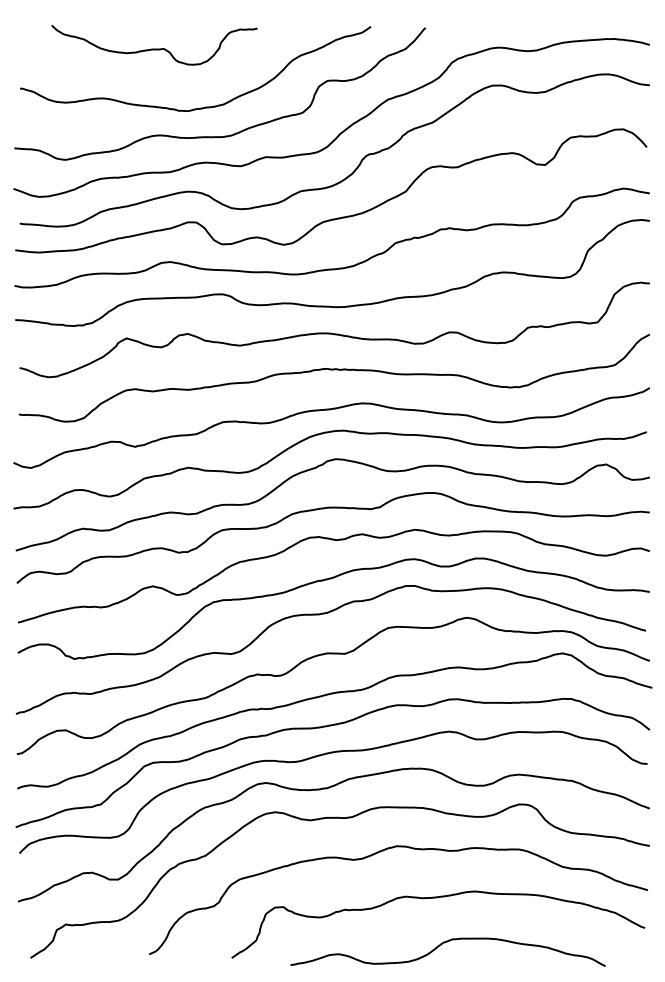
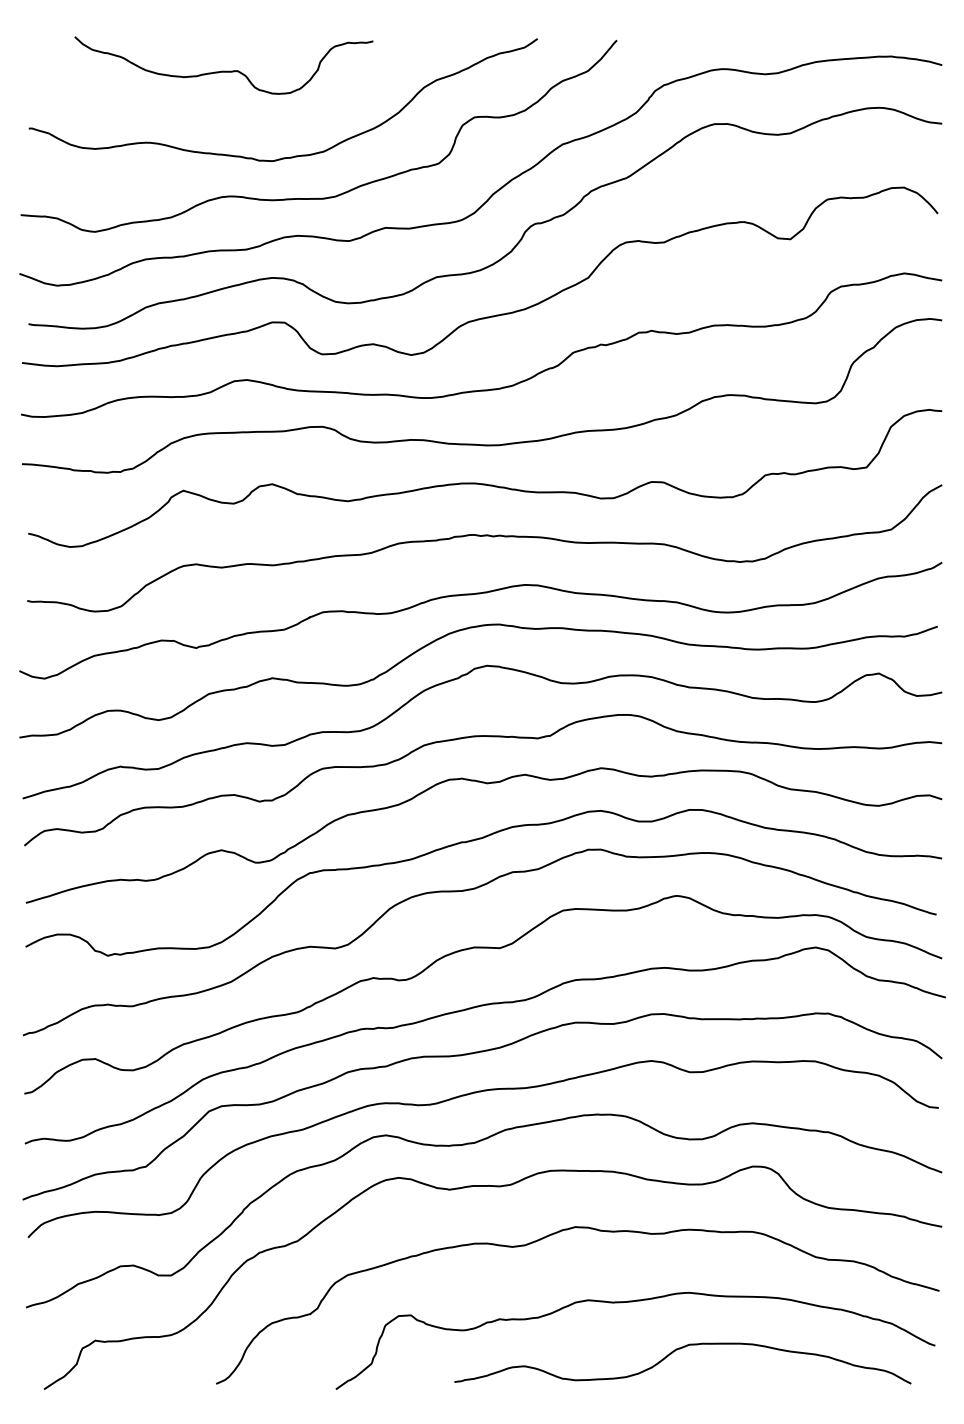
curve: (441, 945) -> (673, 1353), moved

